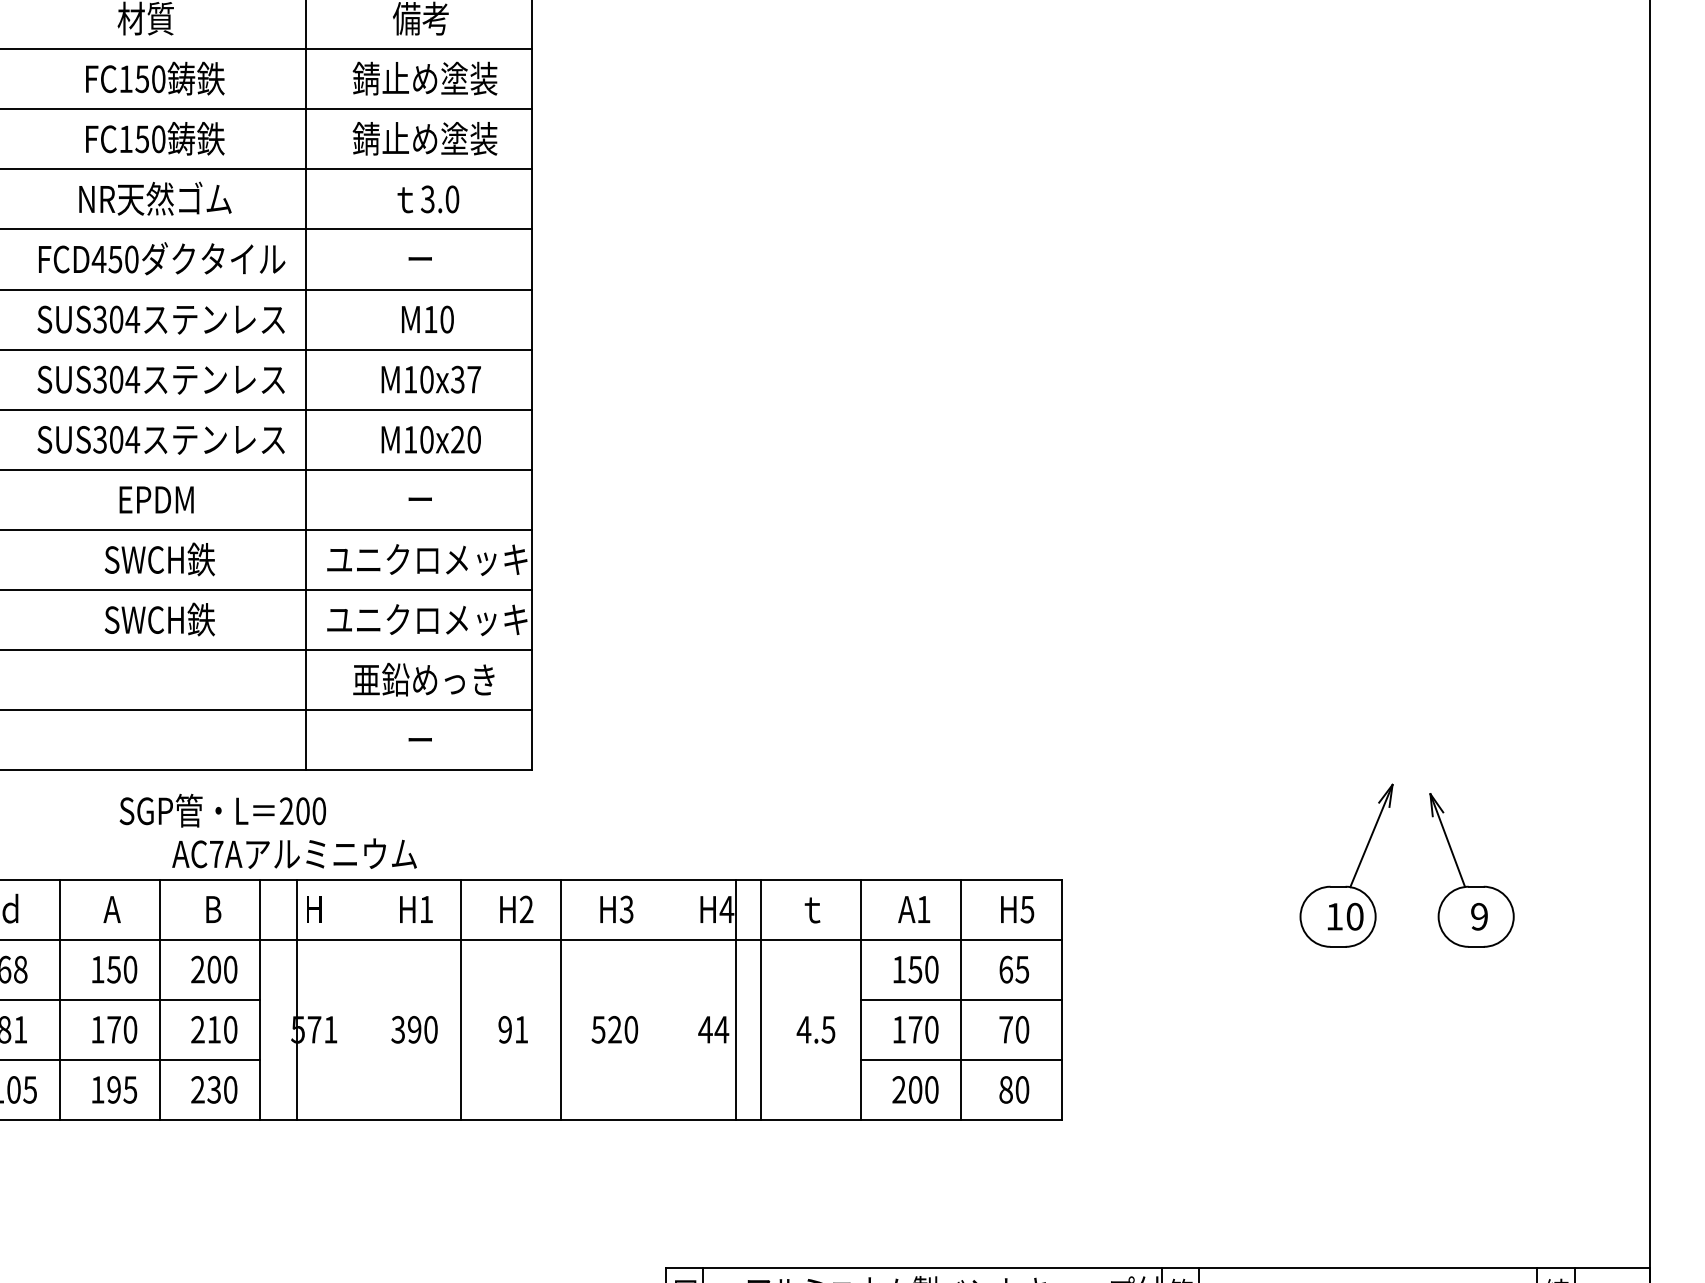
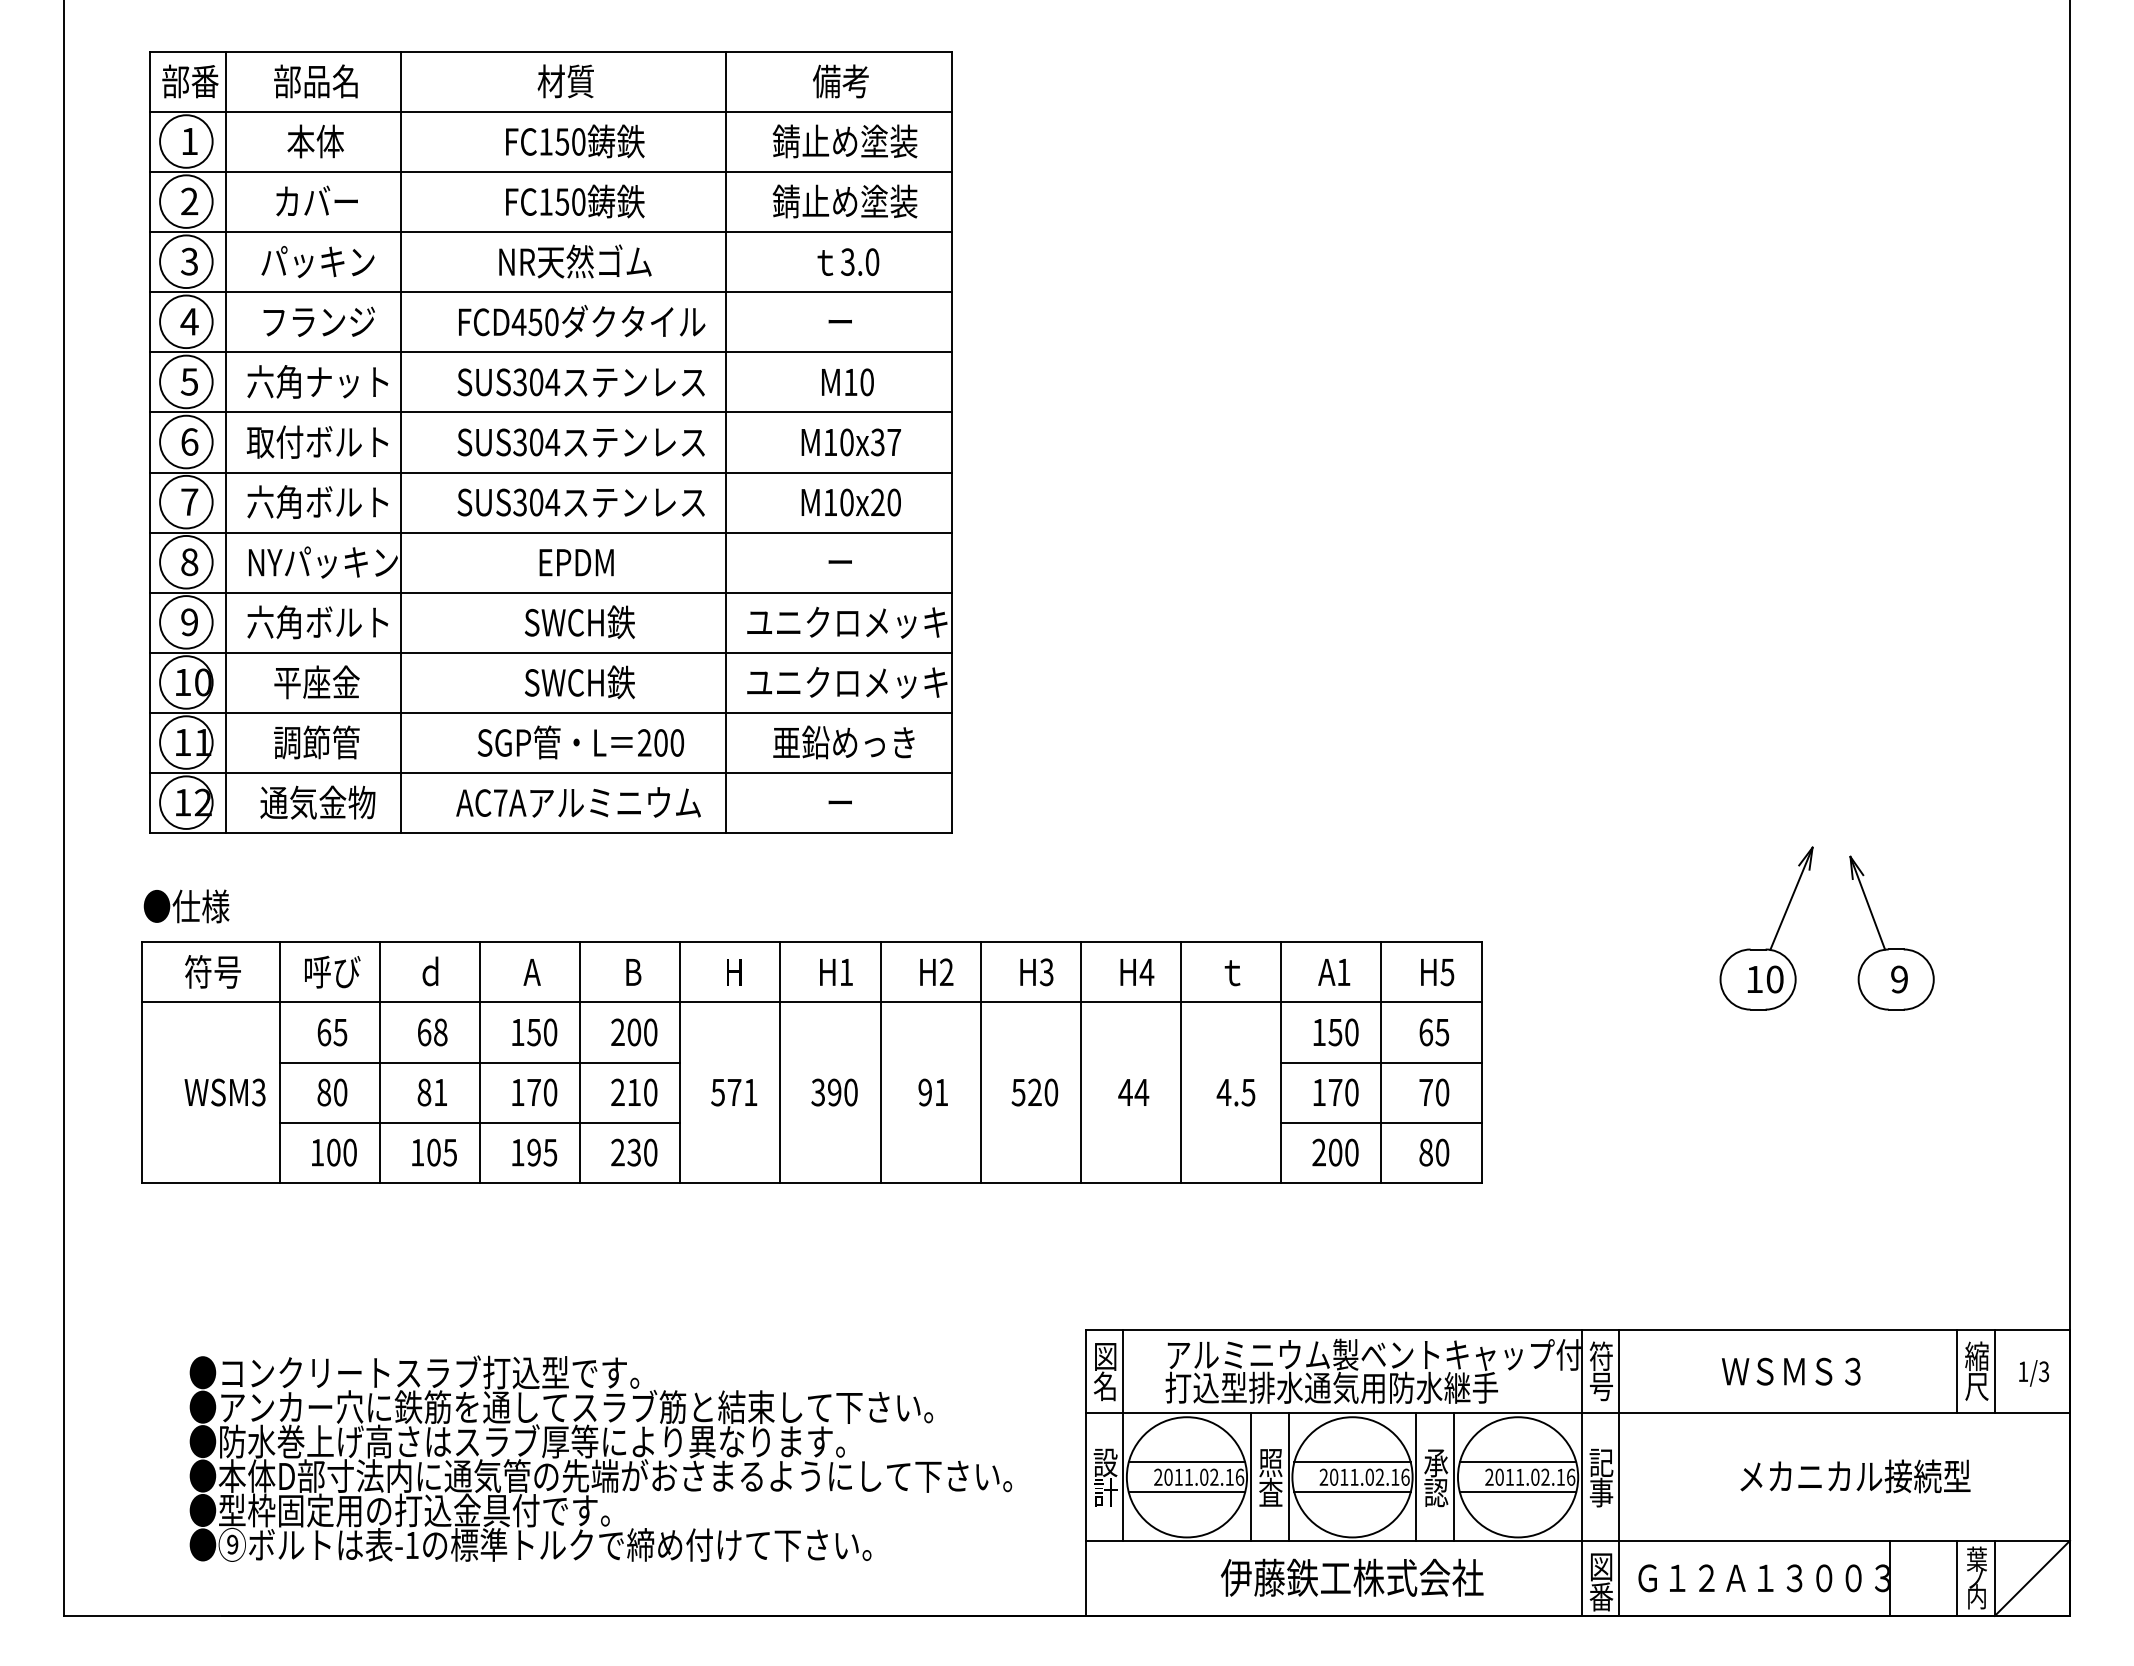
text: (222, 810) -> (580, 742), moved
text: (294, 853) -> (578, 802), moved
line: (297, 999) -> (780, 1062), moved
line: (735, 999) -> (1080, 1062), moved

